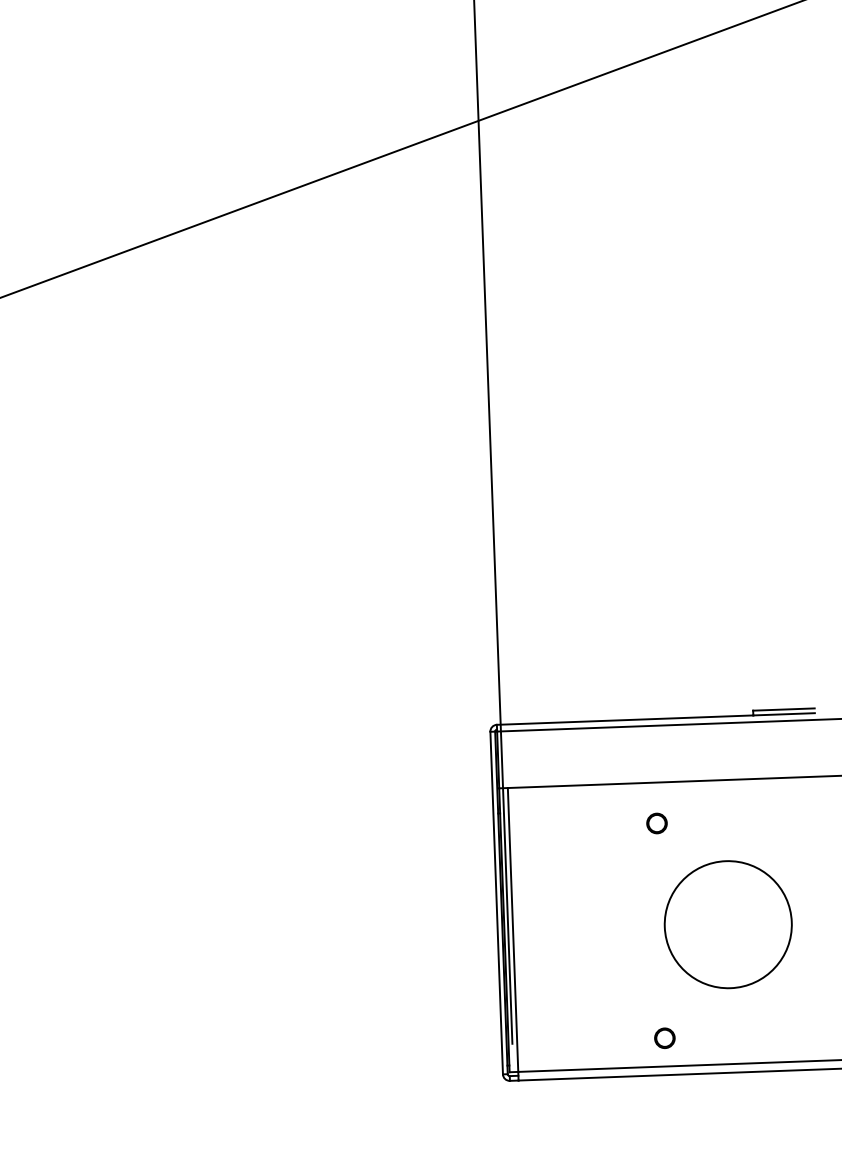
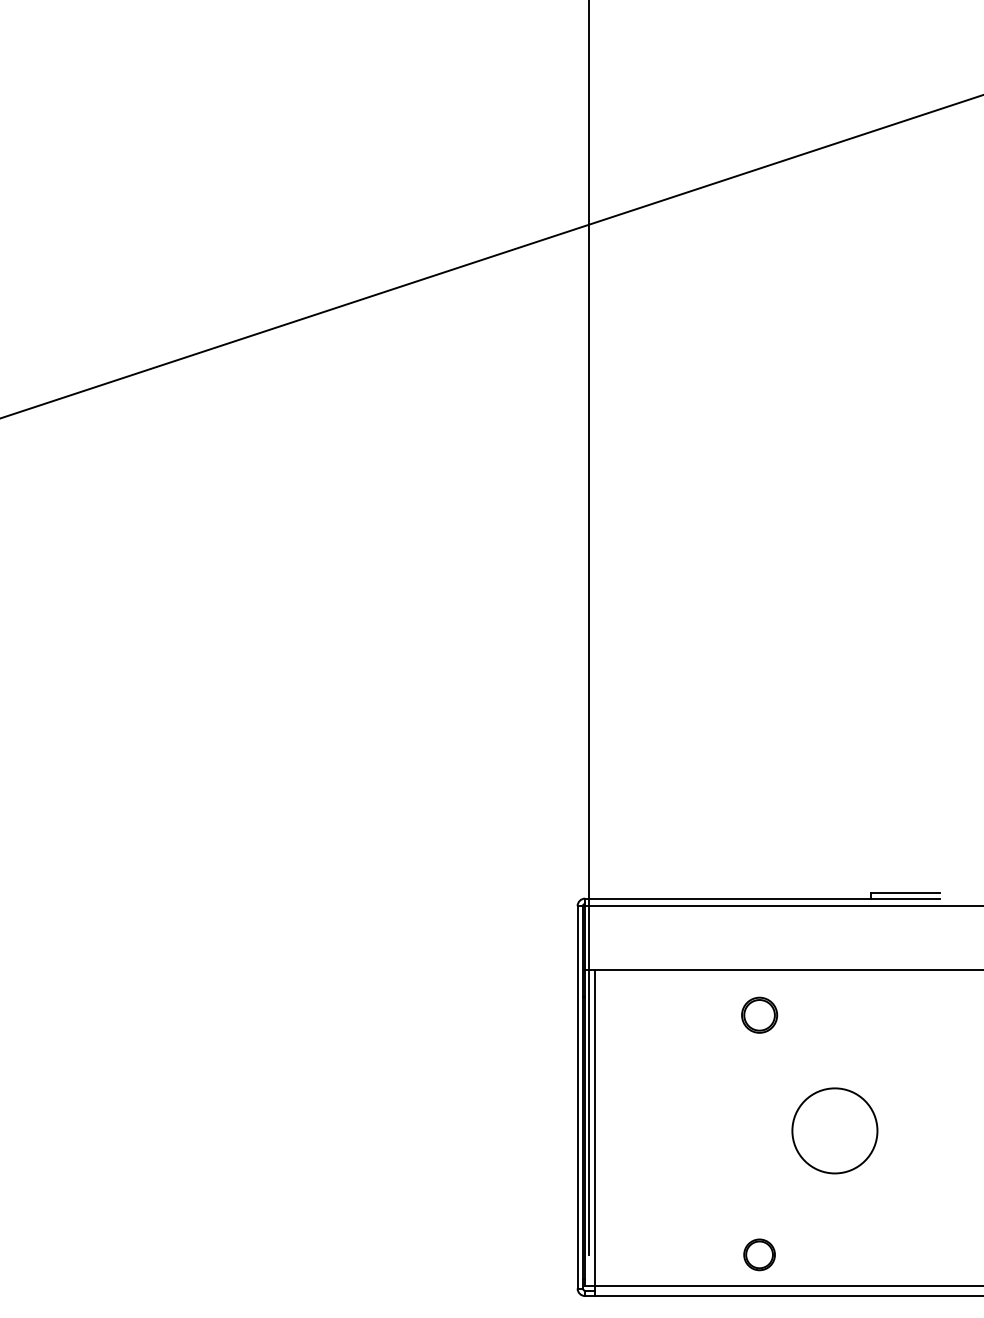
part: (656, 822) -> (759, 1014), size x1.6
circle: (727, 924) -> (834, 1130), size x0.6
part: (664, 1037) -> (759, 1254), size x1.4

